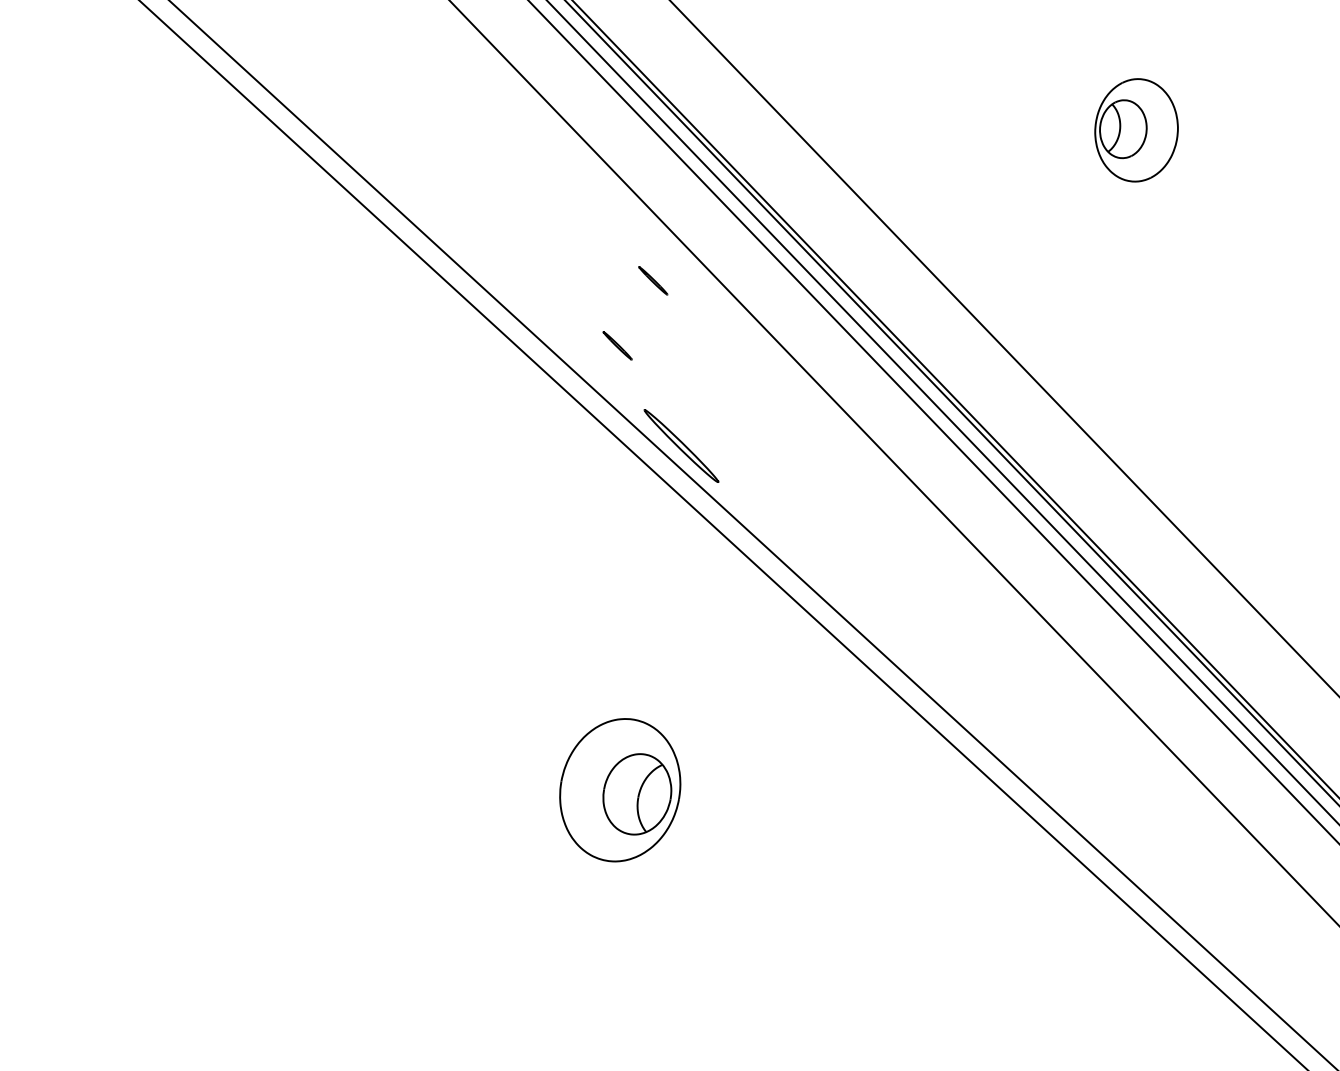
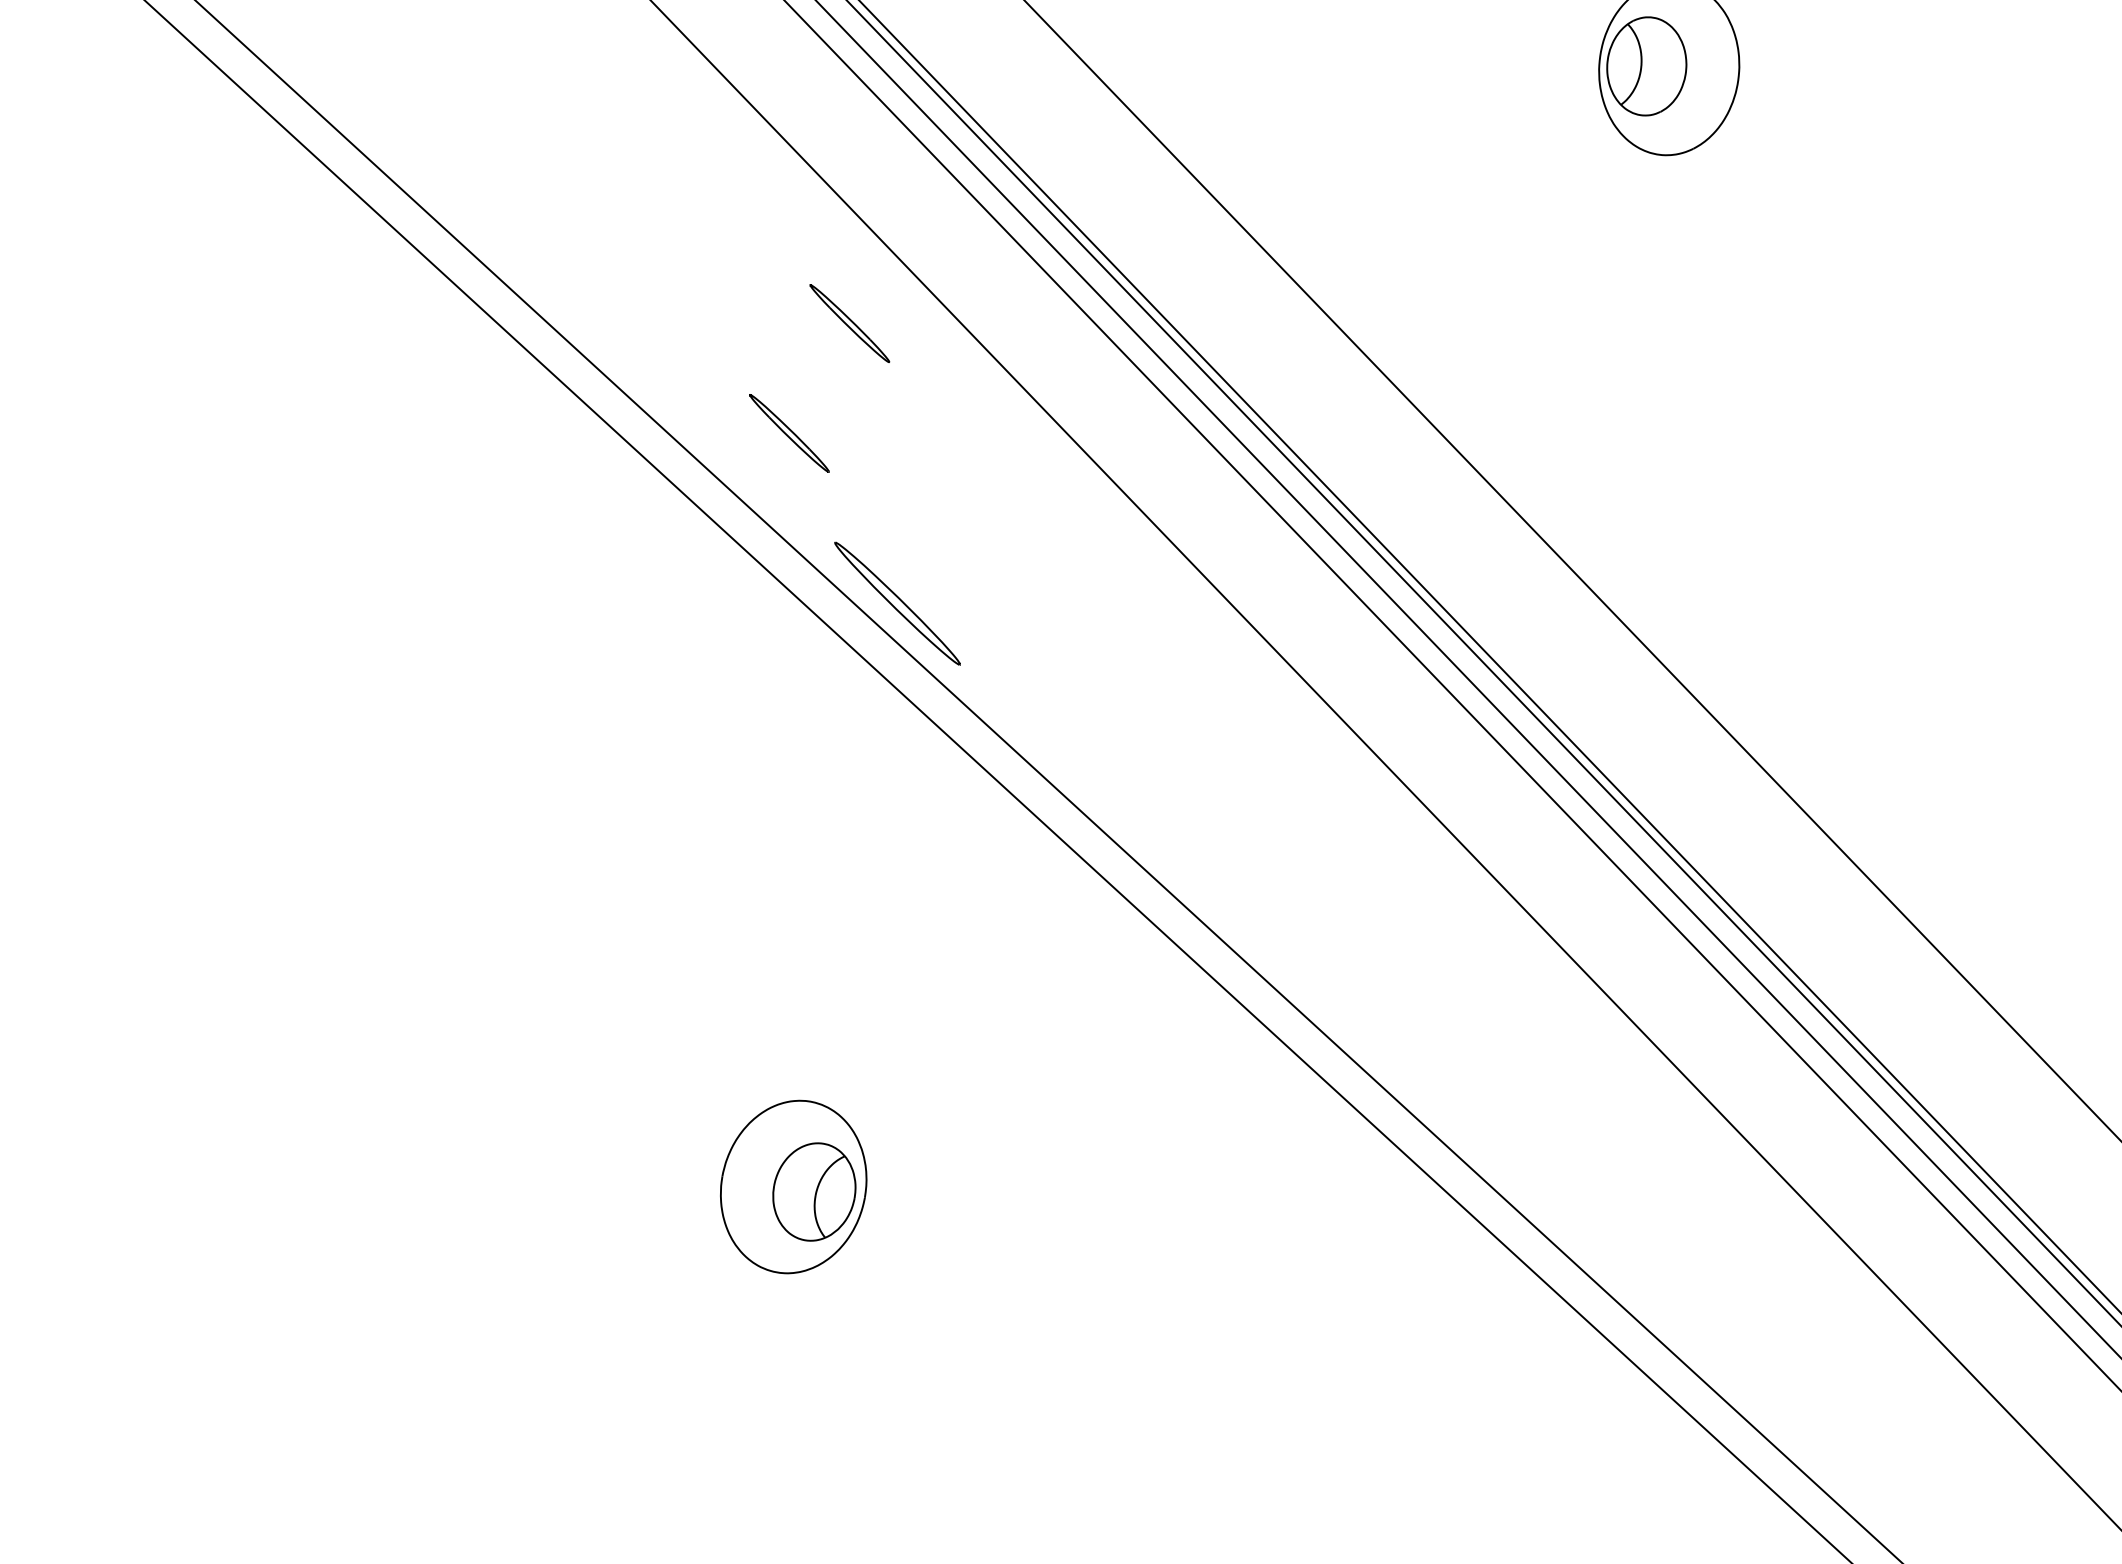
part: (653, 280) -> (850, 322), size x1.67
part: (617, 345) -> (789, 433), size x1.67
part: (619, 789) -> (792, 1185), size x0.71

